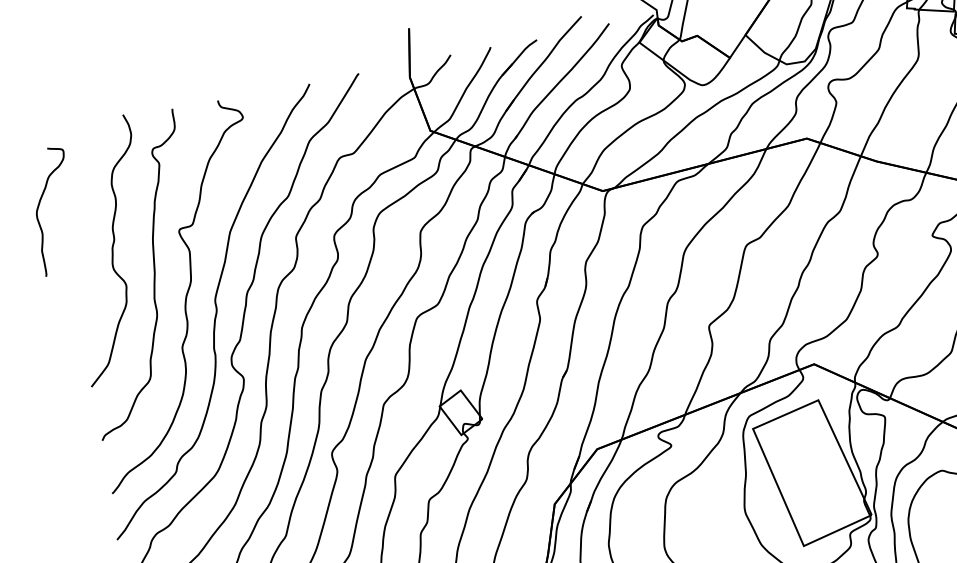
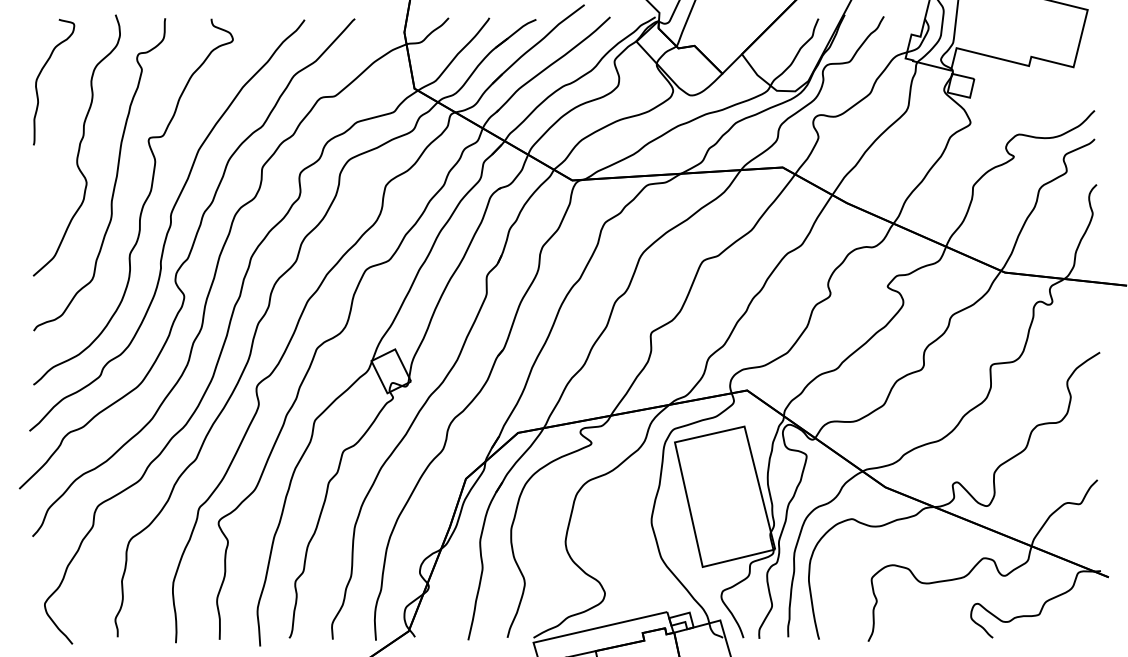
curve: (39, 205) -> (40, 74), moved

